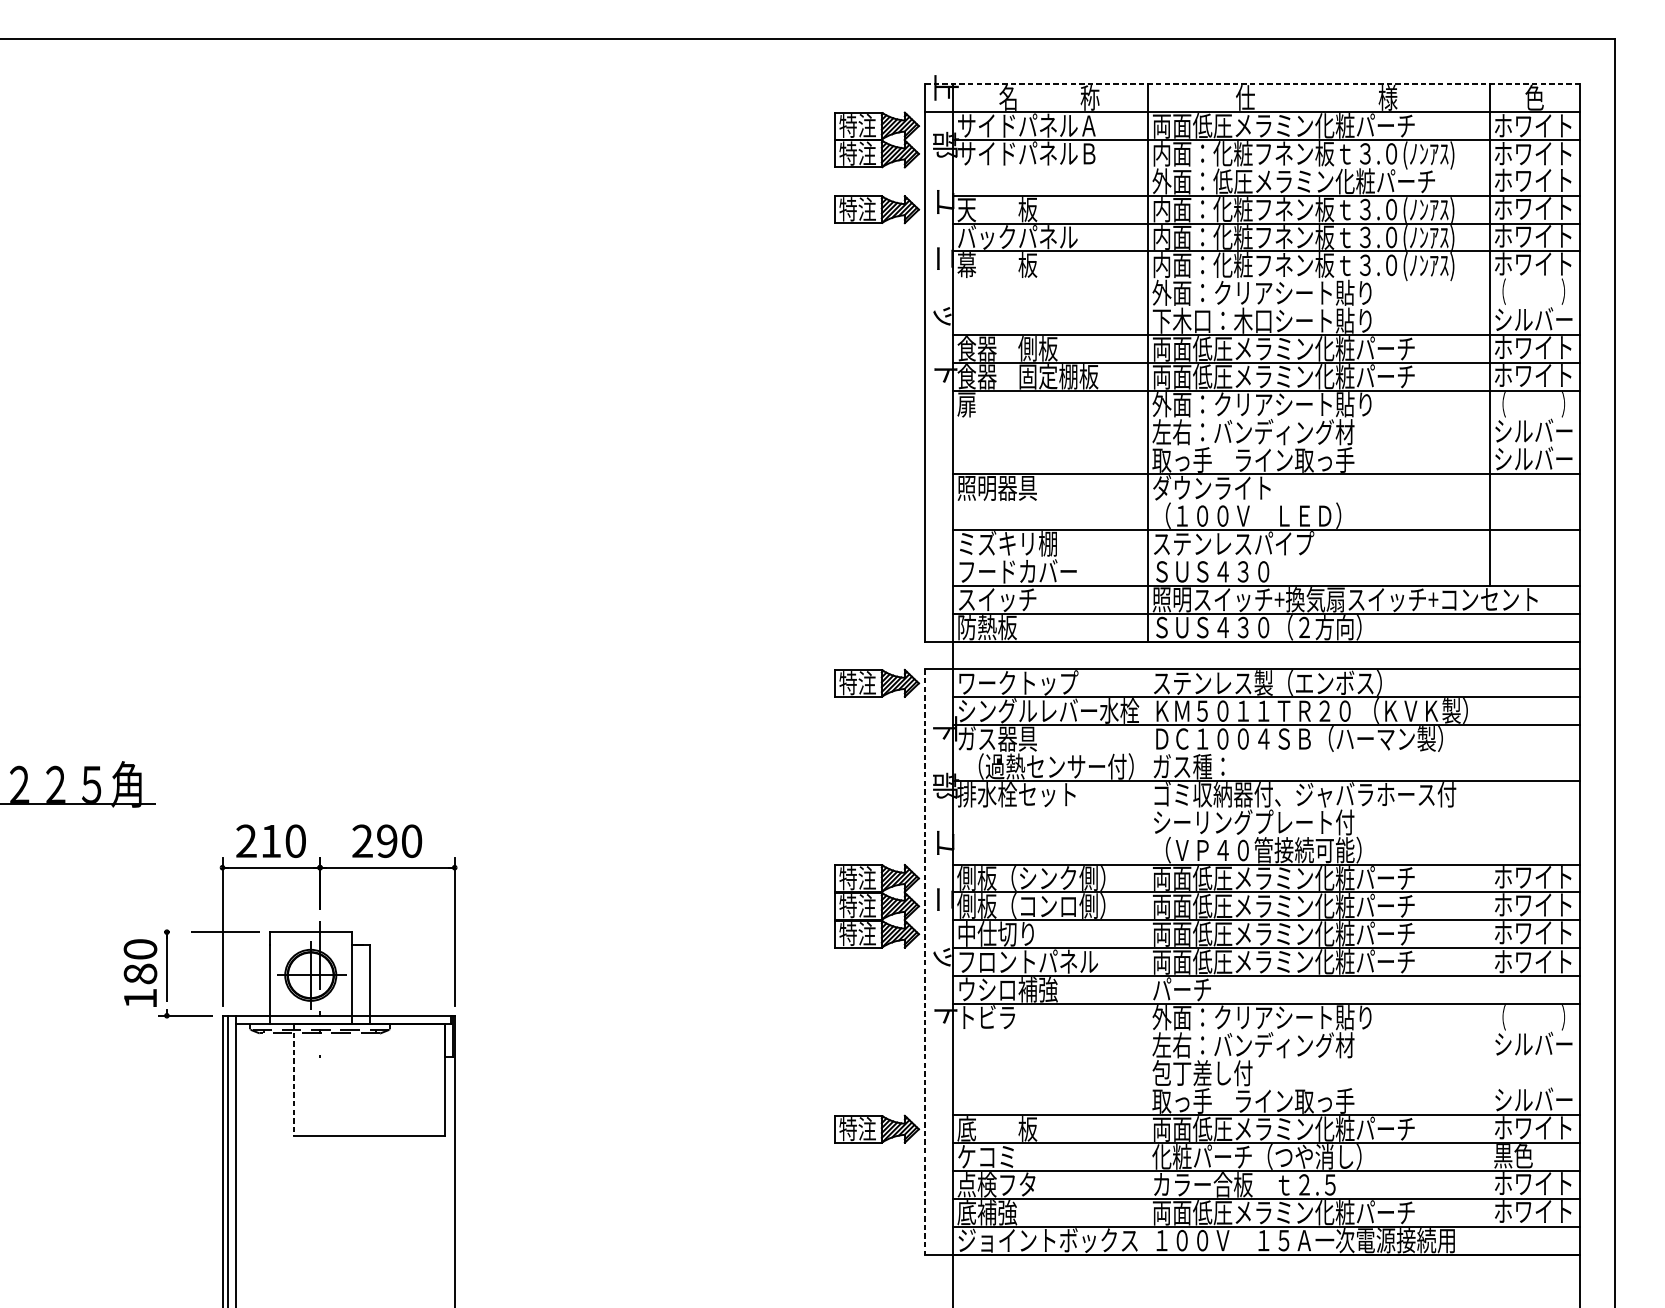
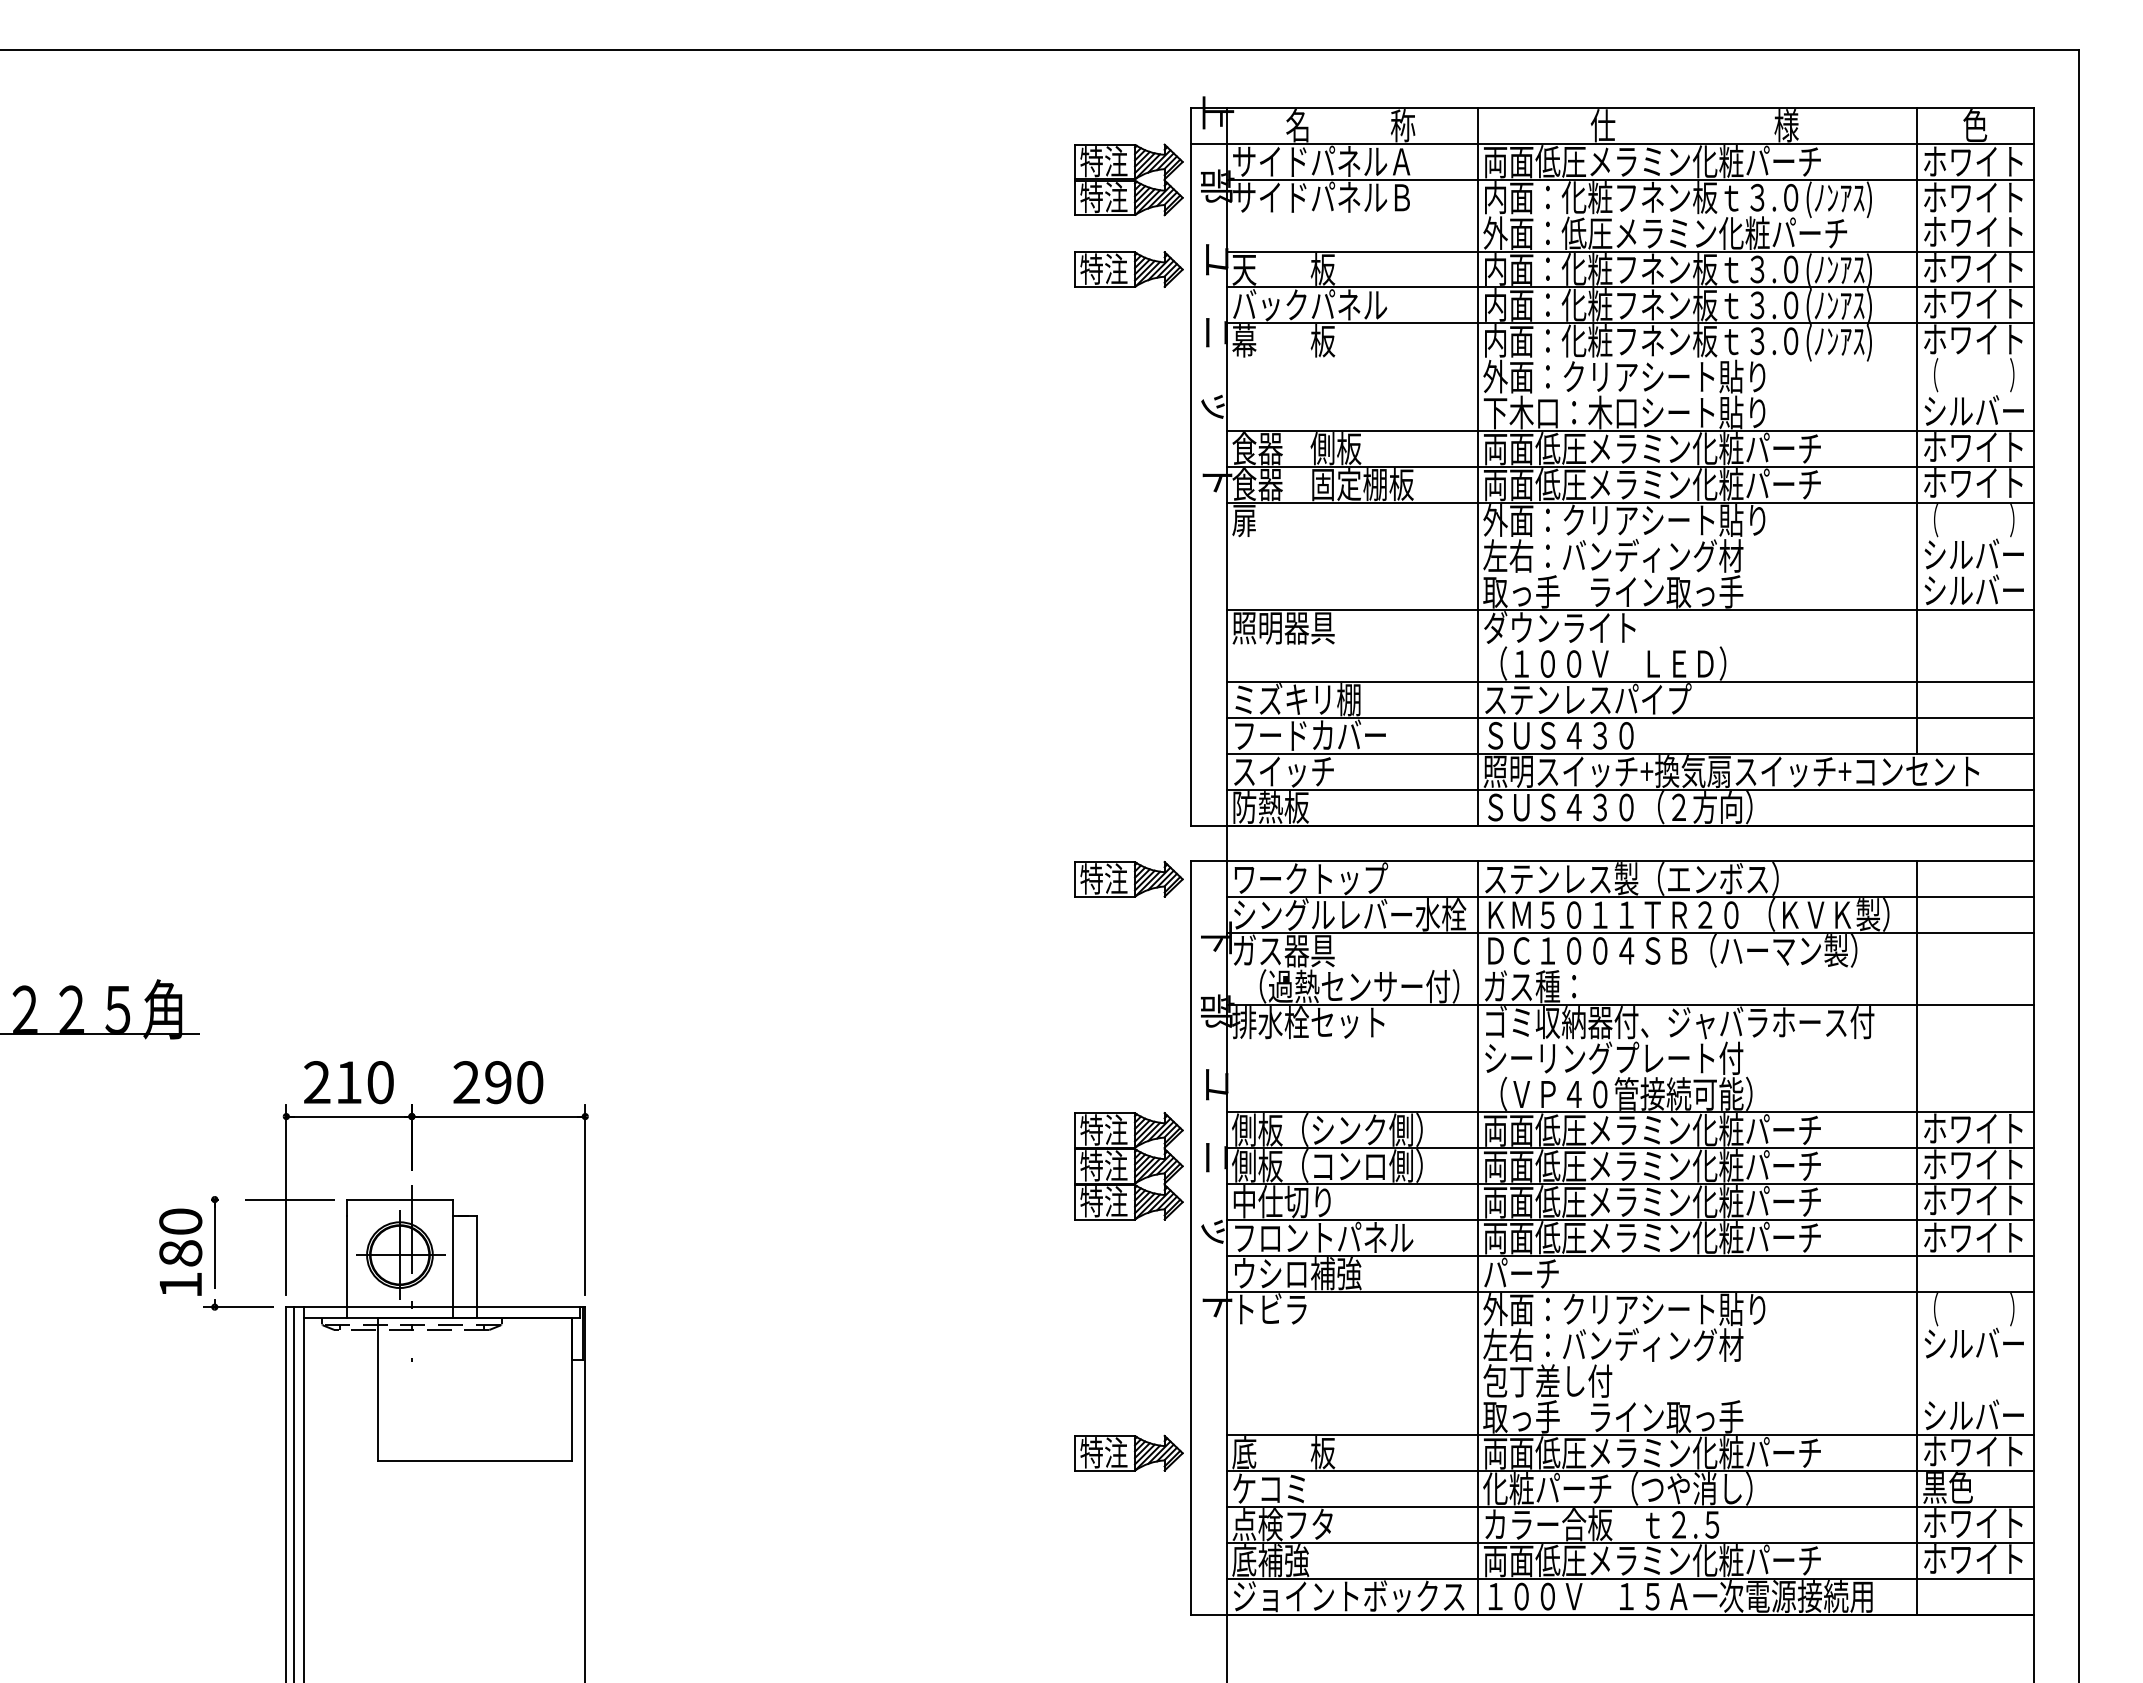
line: (1252, 84) -> (1611, 108), dashed -> solid
line: (1266, 557) -> (1629, 717), added
line: (924, 961) -> (1190, 1237), dashed -> solid
line: (1147, 961) -> (1477, 1237), added
line: (1489, 961) -> (1917, 1237), added
line: (293, 1079) -> (377, 1389), dashed -> solid

